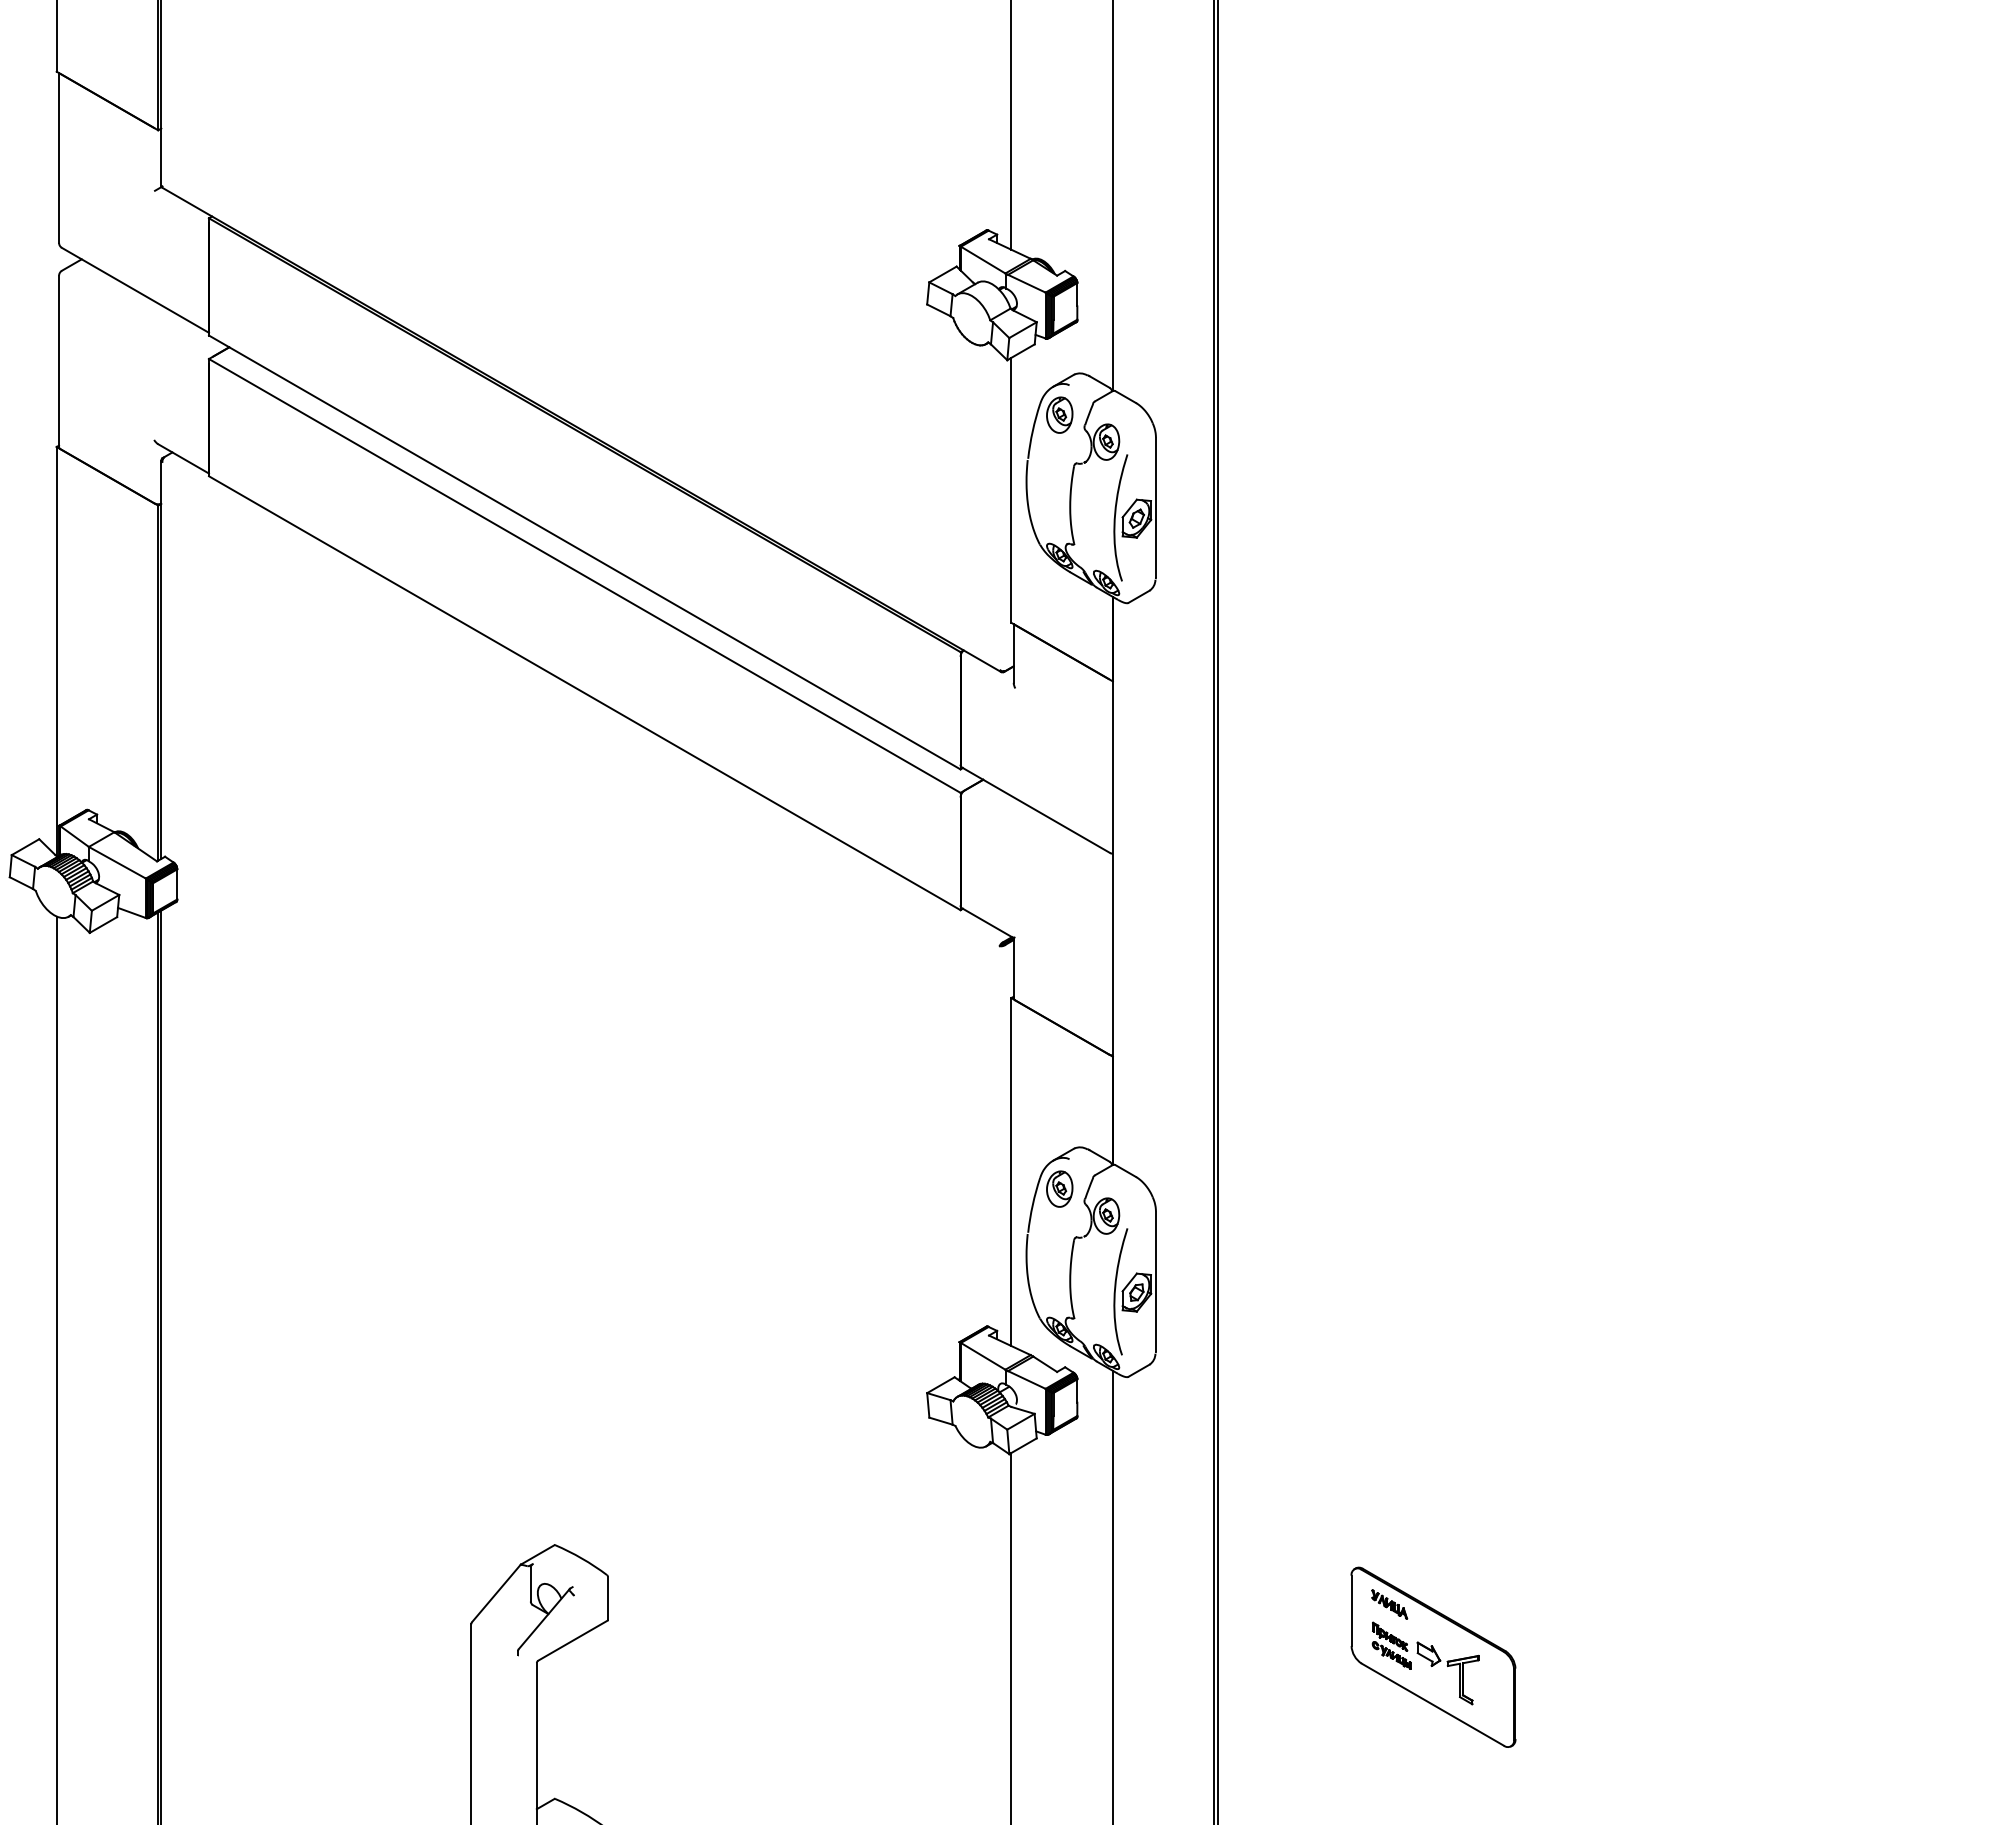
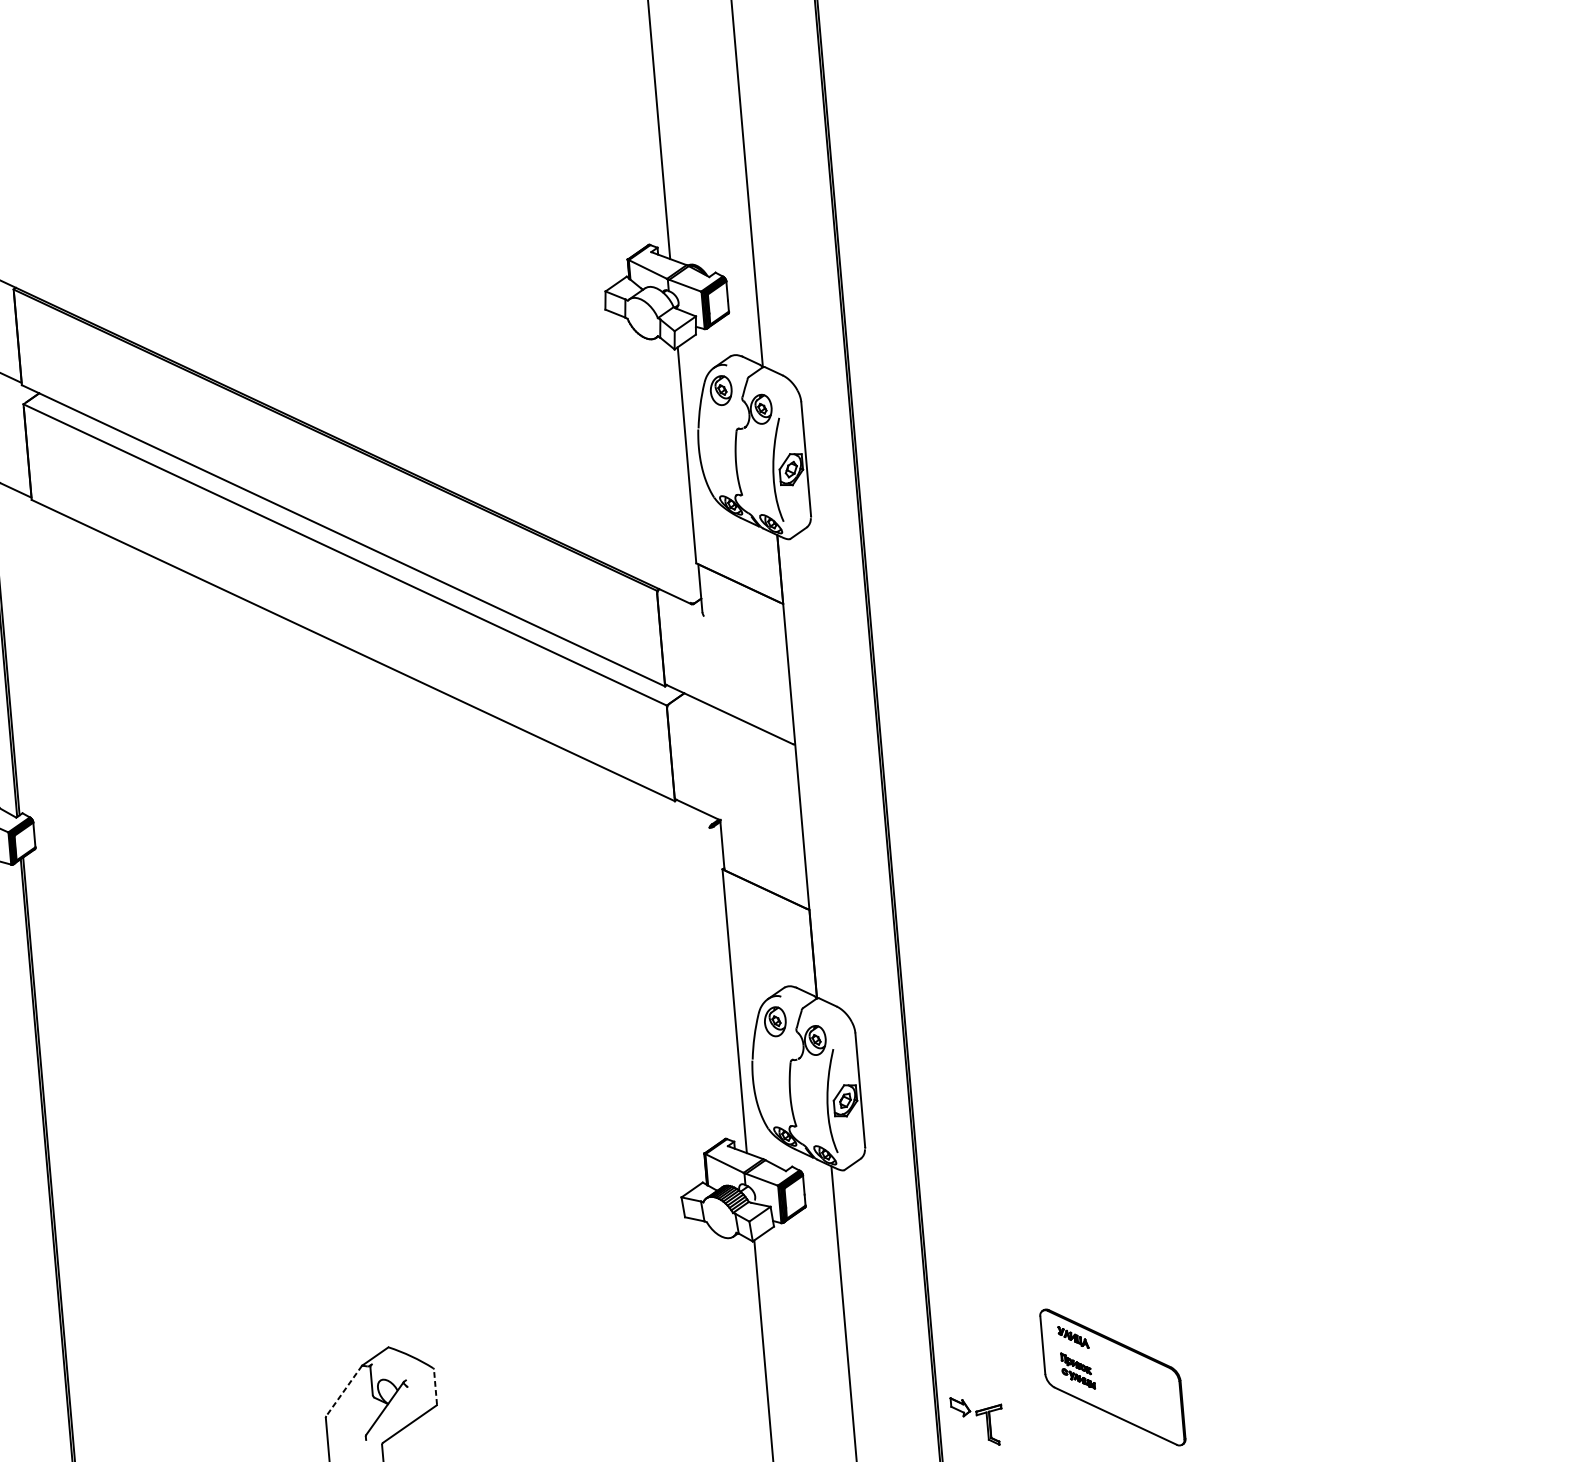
line: (496, 1593) -> (344, 1390), solid -> dashed
line: (607, 1598) -> (435, 1387), solid -> dashed
part: (1447, 1666) -> (976, 1415), moved

